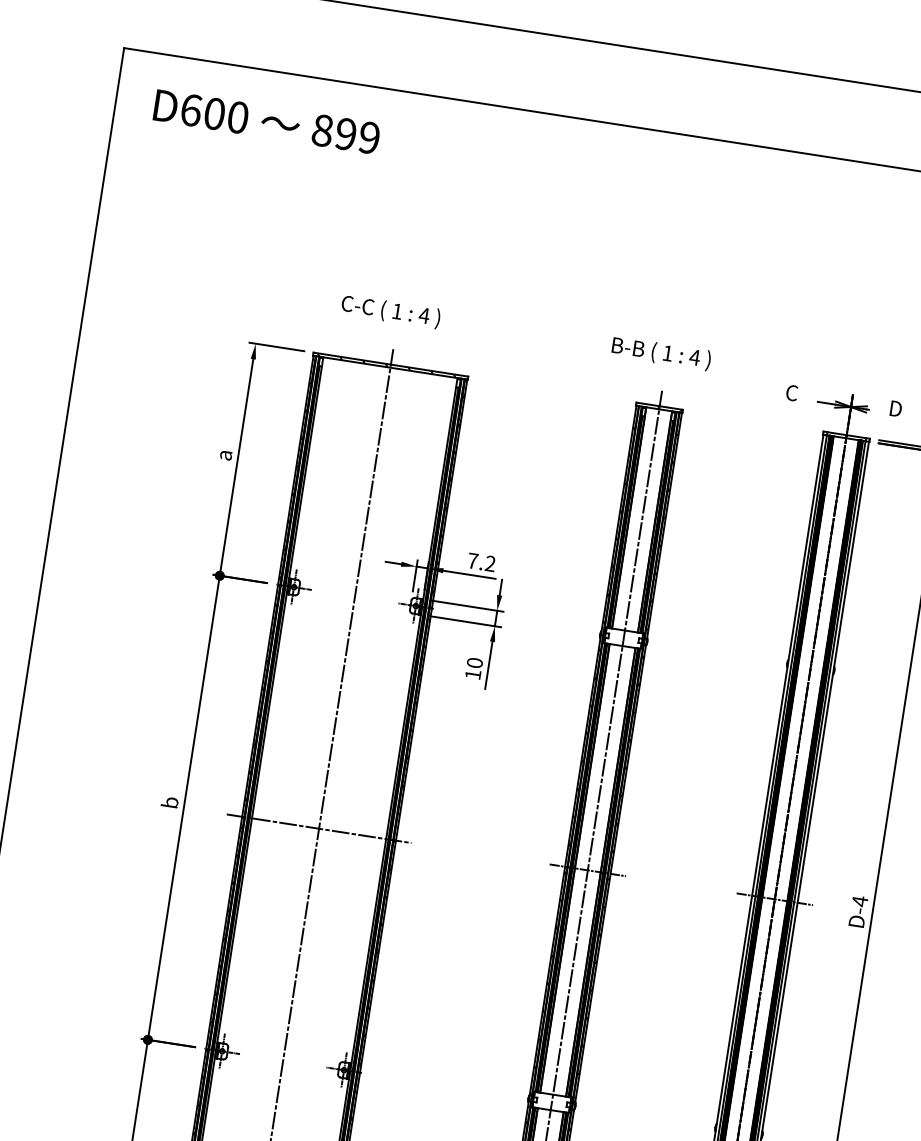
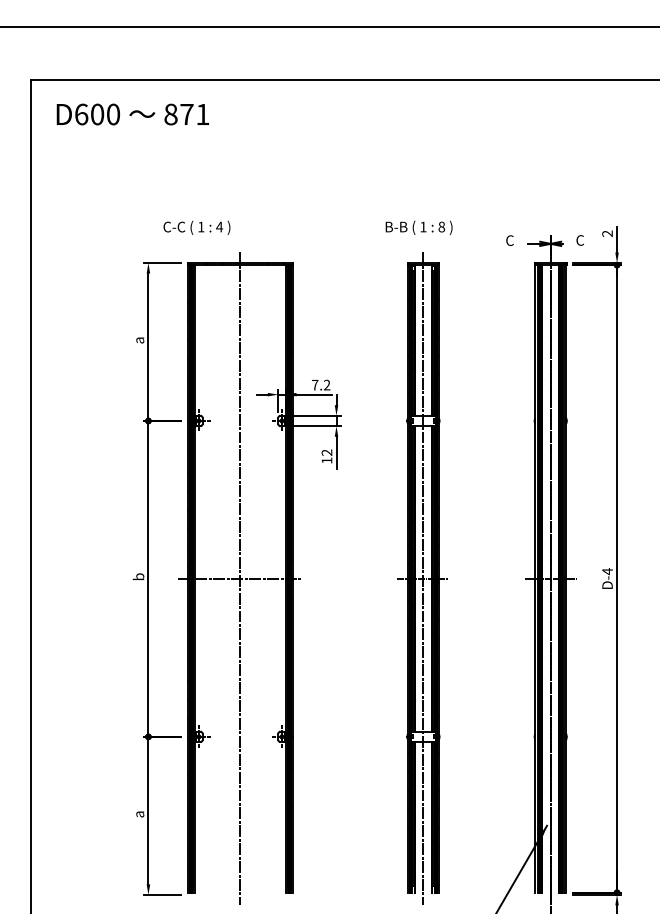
text: (357, 135) -> (194, 114), 899 -> 871
text: (390, 311) -> (196, 227), moved
text: (694, 356) -> (441, 226), 4 -> 8
text: (895, 408) -> (580, 240), D -> C
text: (474, 662) -> (326, 452), 10 -> 12

